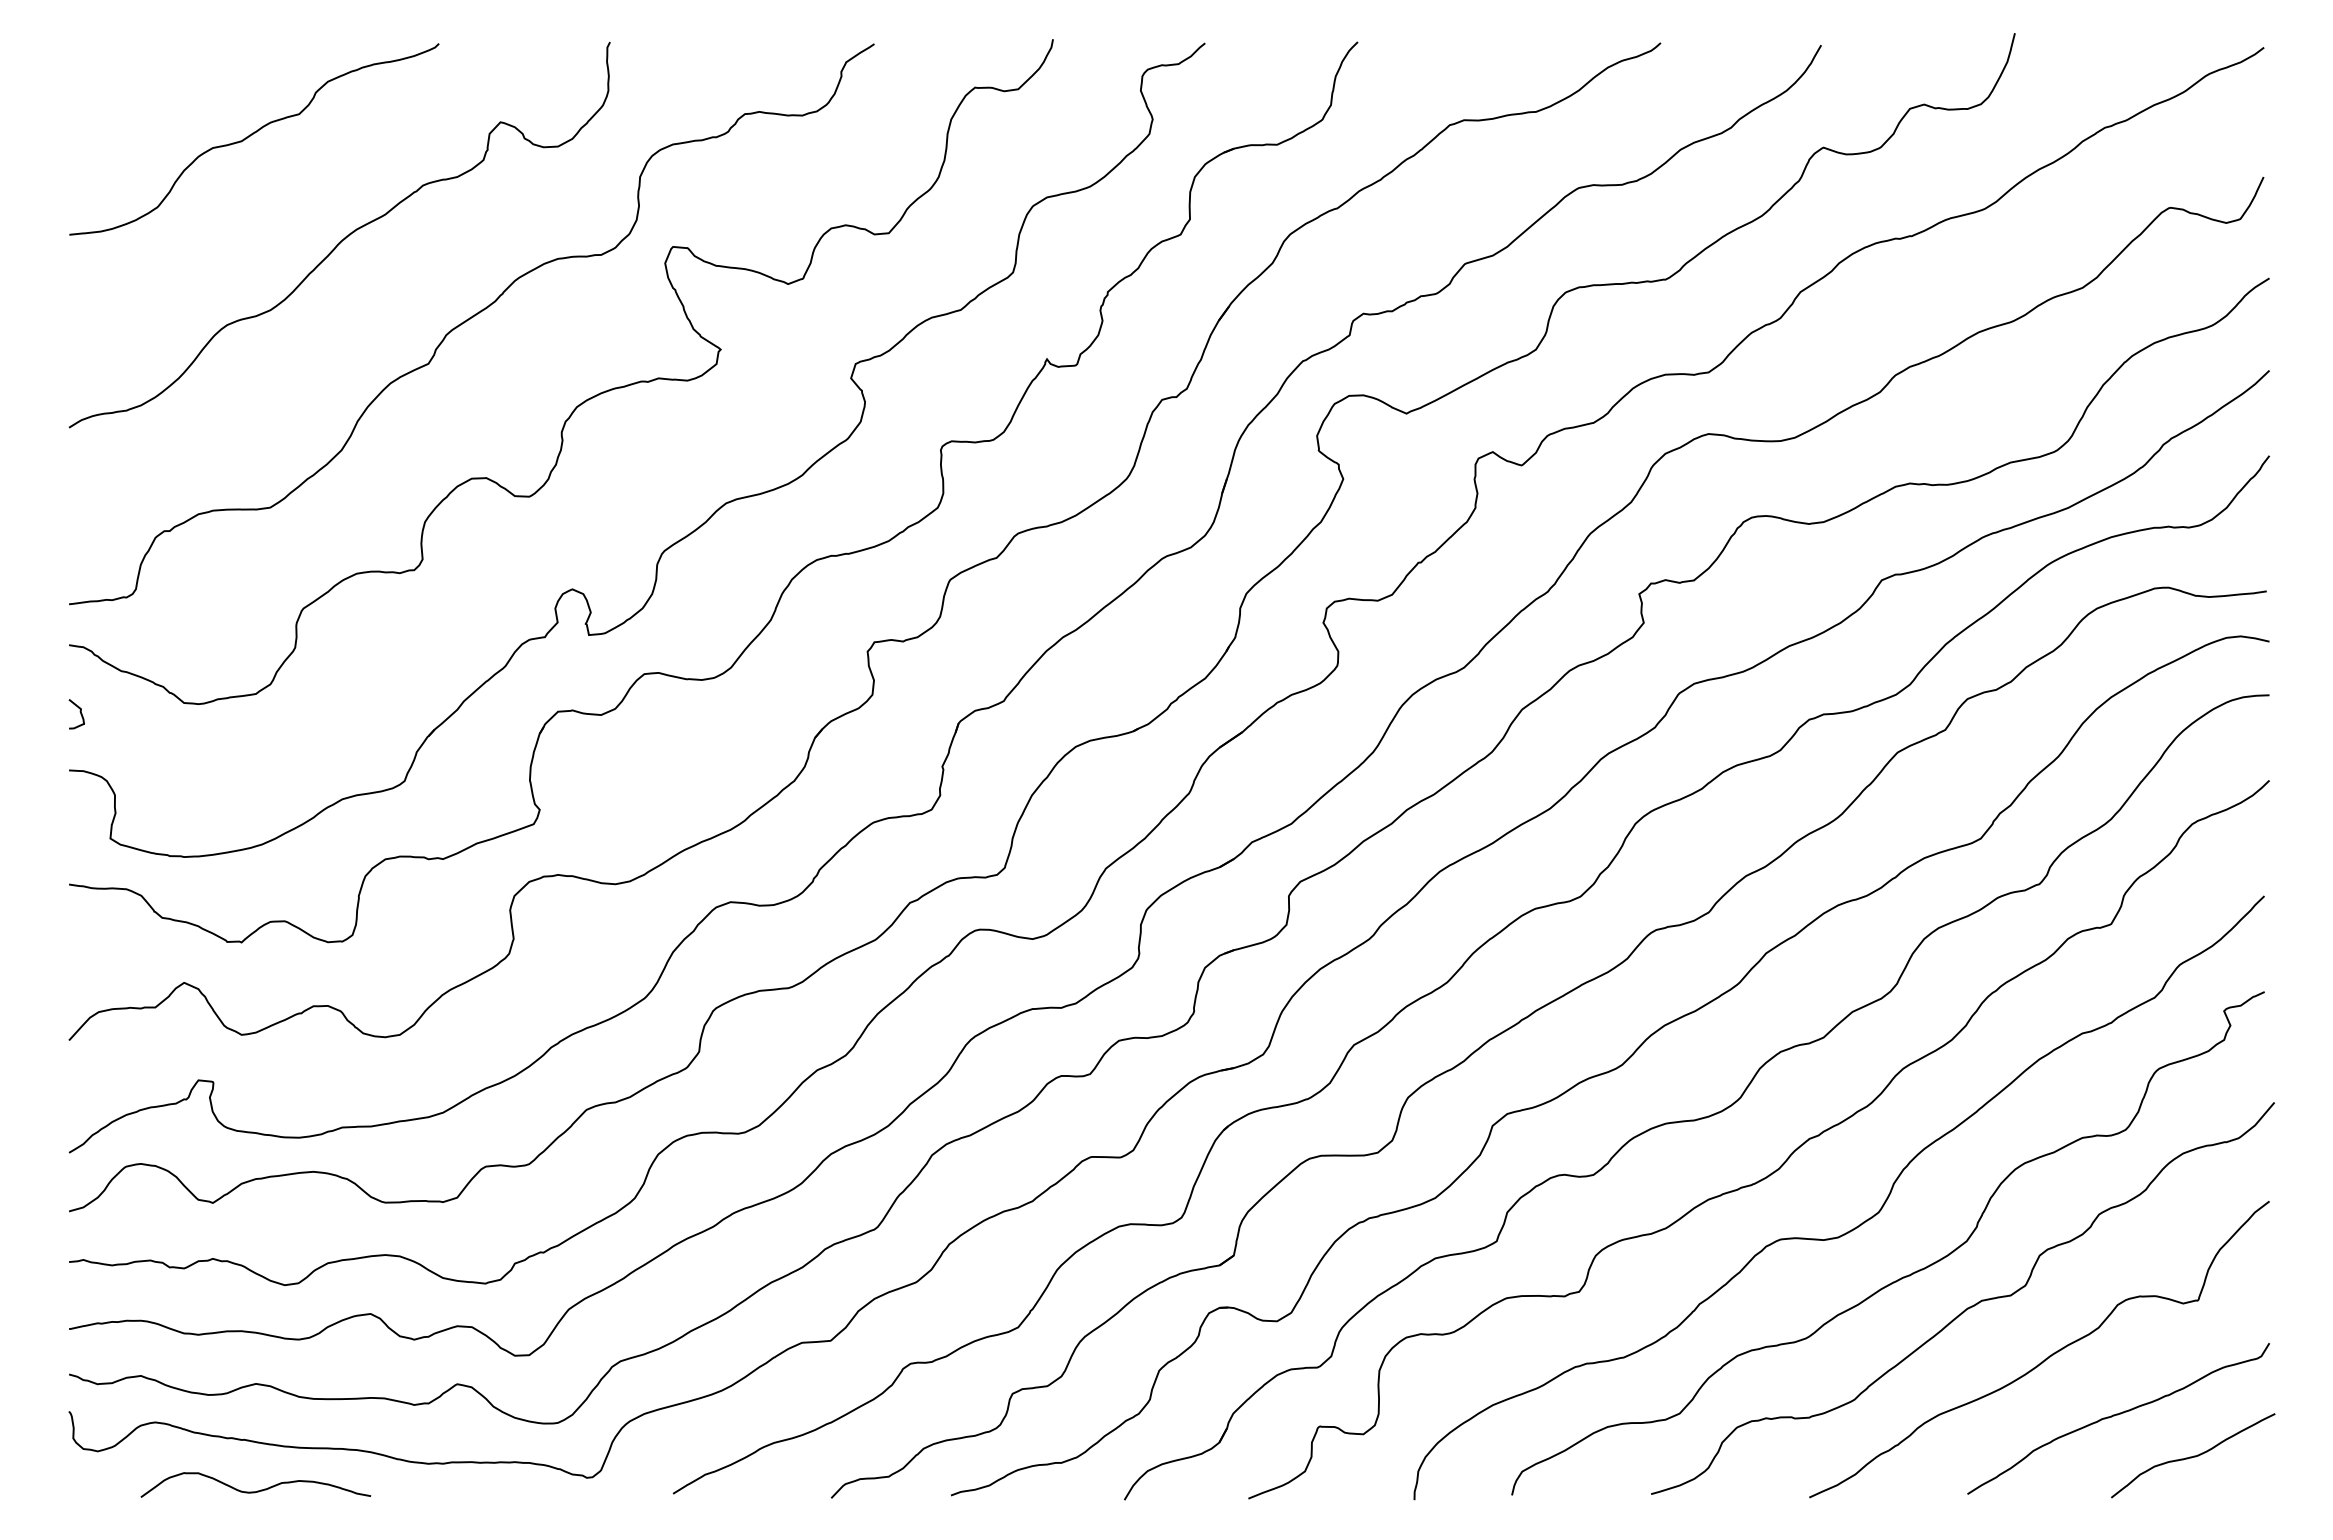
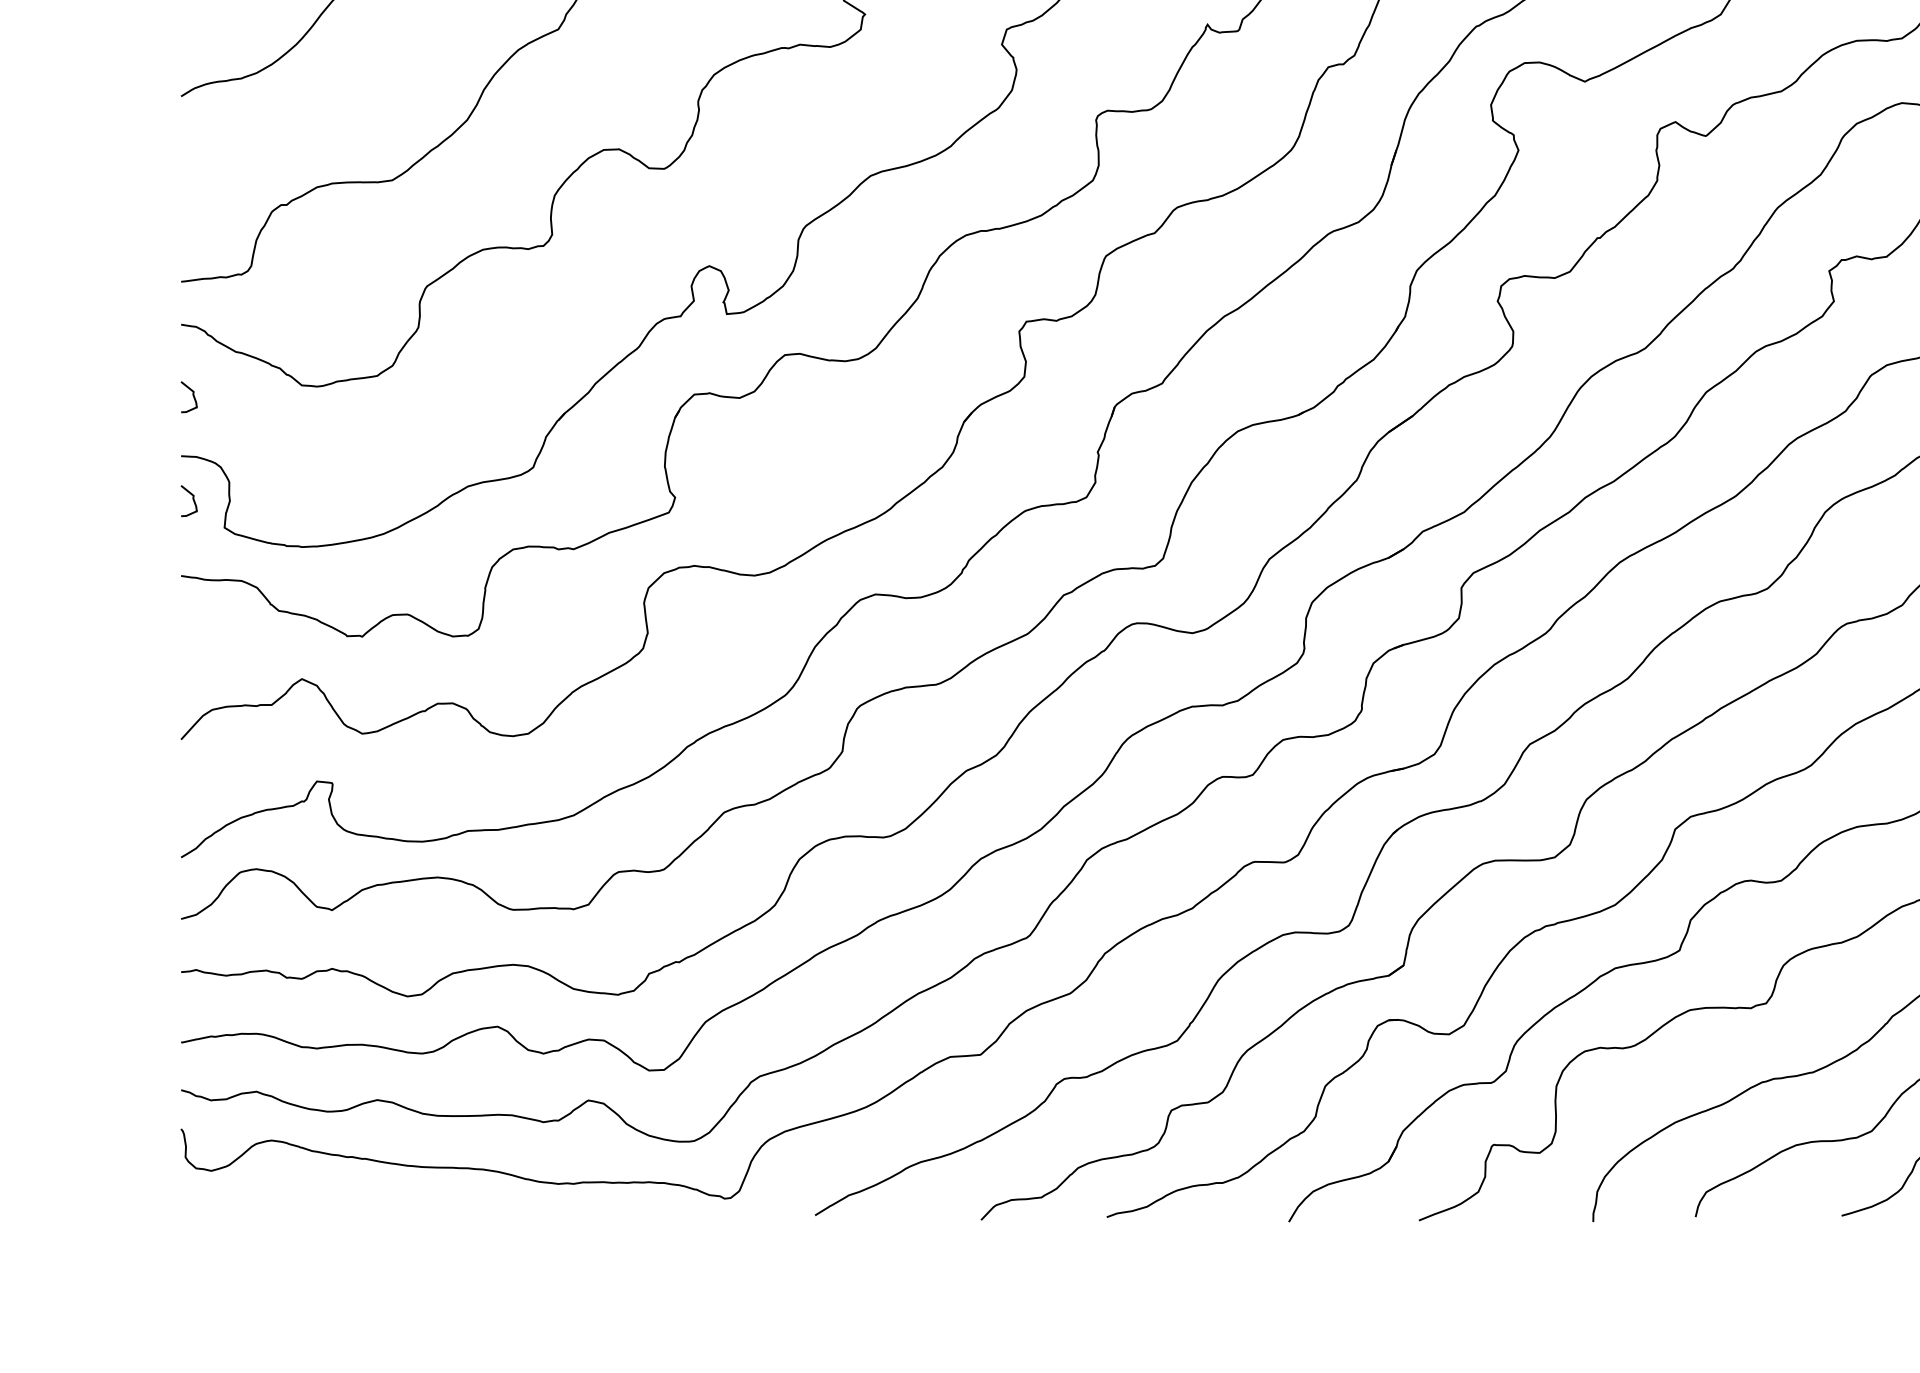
curve: (80, 813) -> (193, 501), added
curve: (257, 1490) -> (378, 1211), removed

